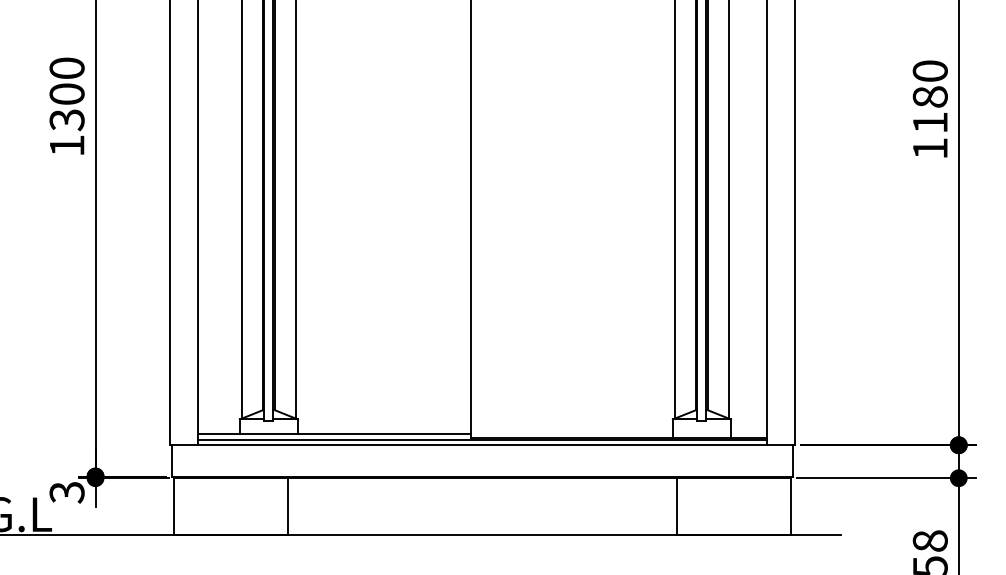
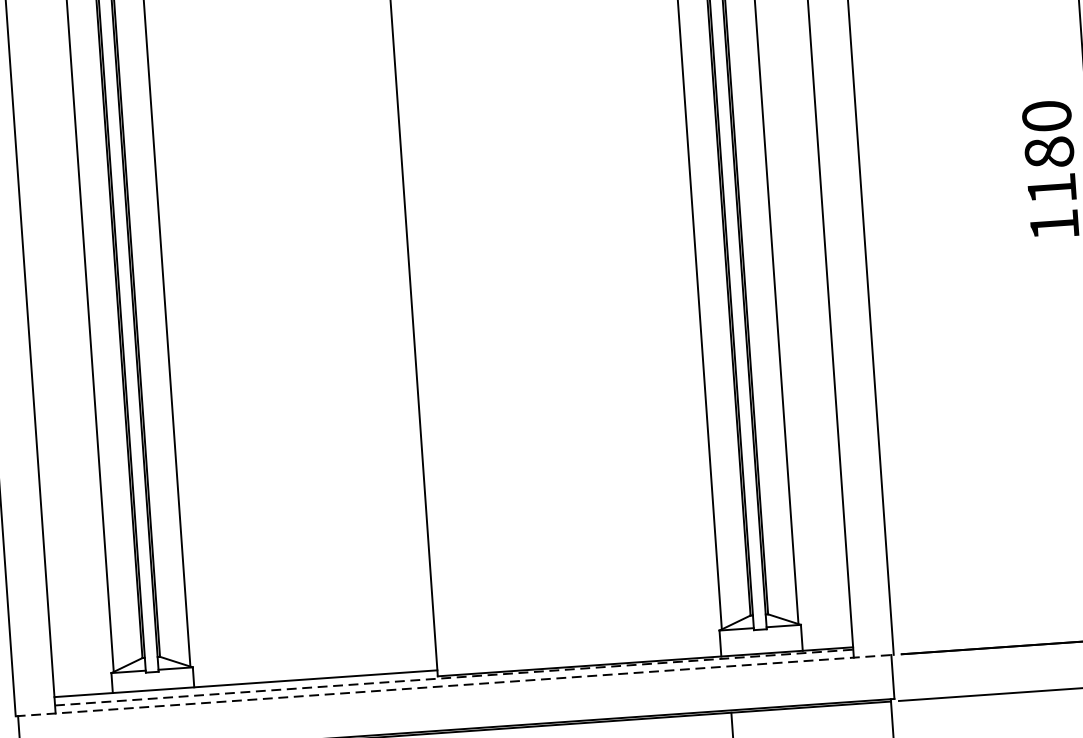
line: (483, 439) -> (455, 677), solid -> dashed
line: (482, 445) -> (454, 685), solid -> dashed

